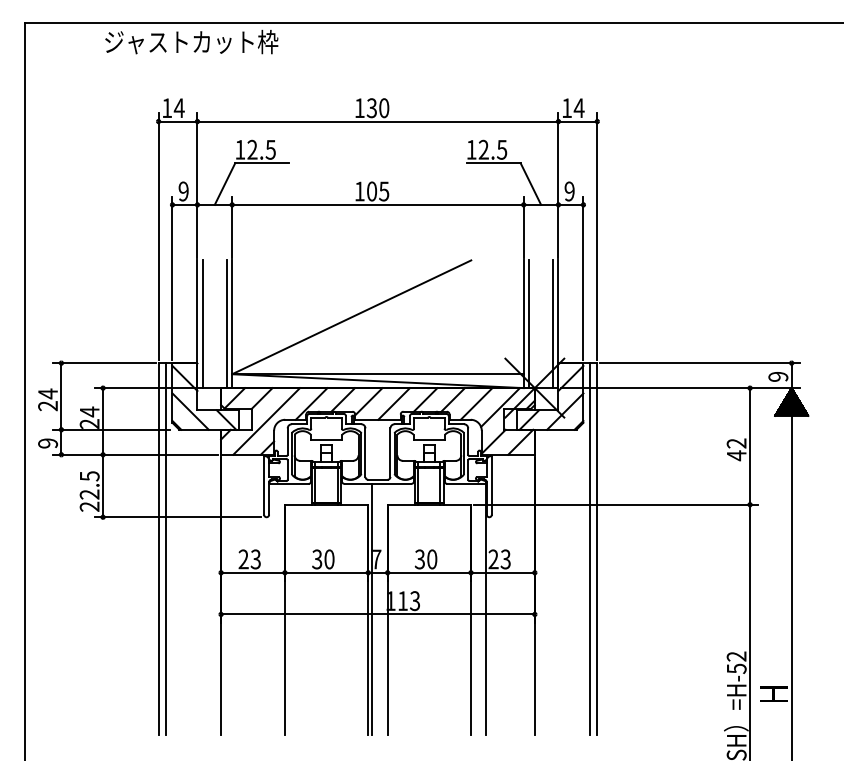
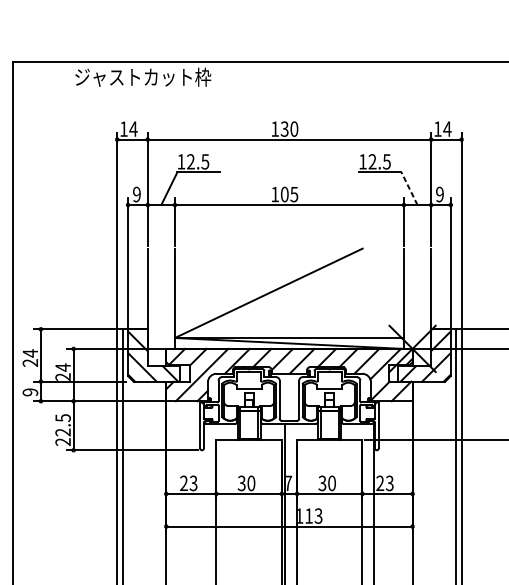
line: (530, 183) -> (409, 188), solid -> dashed
line: (203, 324) -> (152, 298), removed
line: (226, 324) -> (170, 298), removed
line: (529, 324) -> (408, 298), removed
line: (552, 324) -> (426, 298), removed

